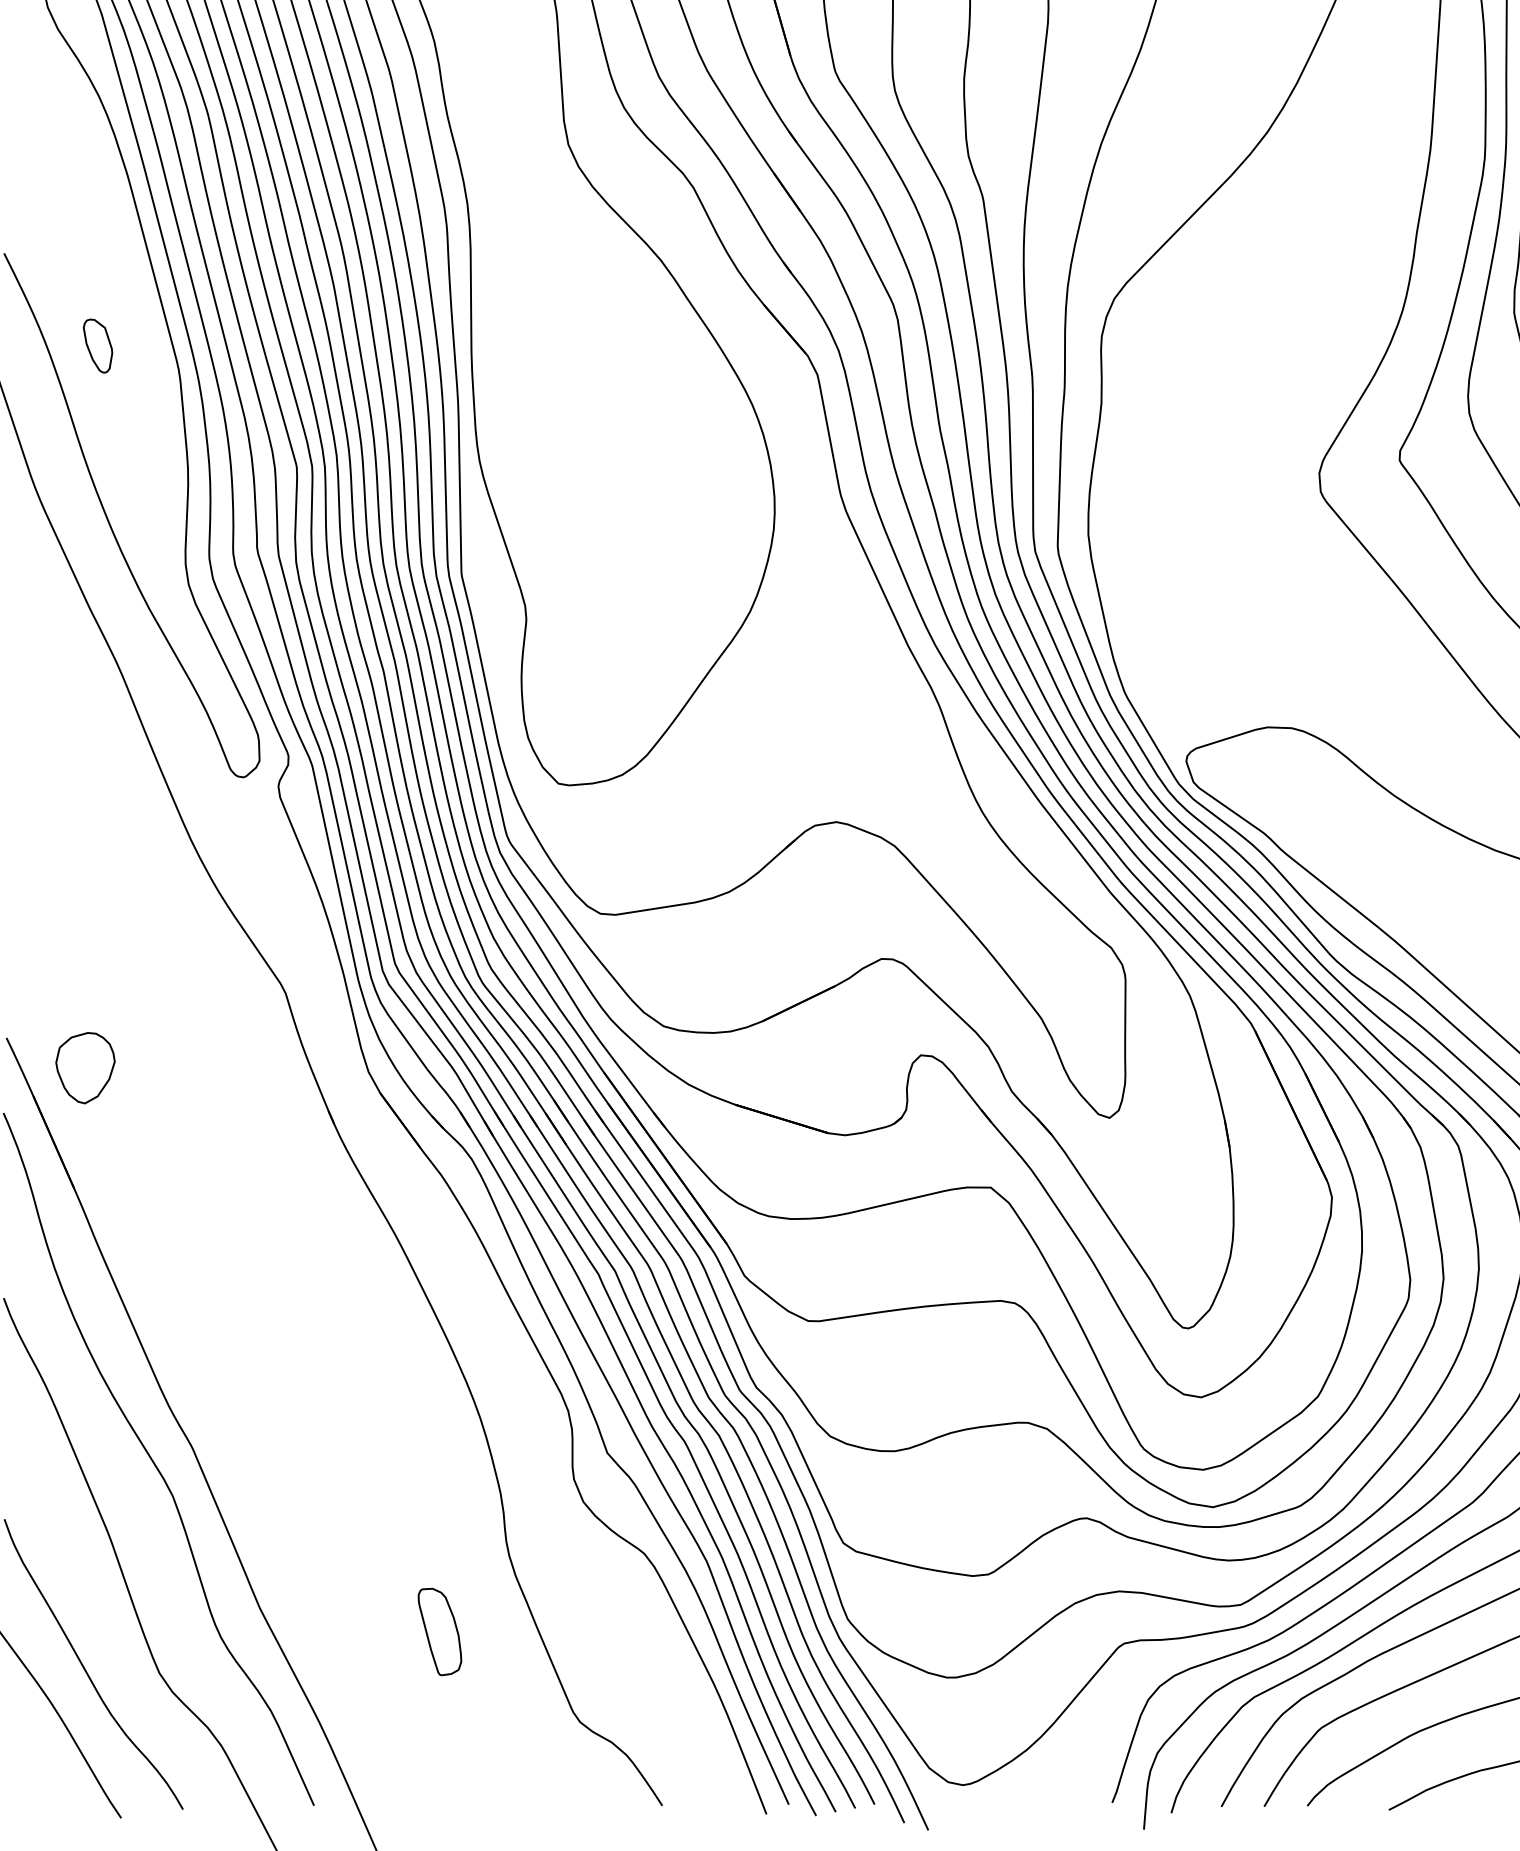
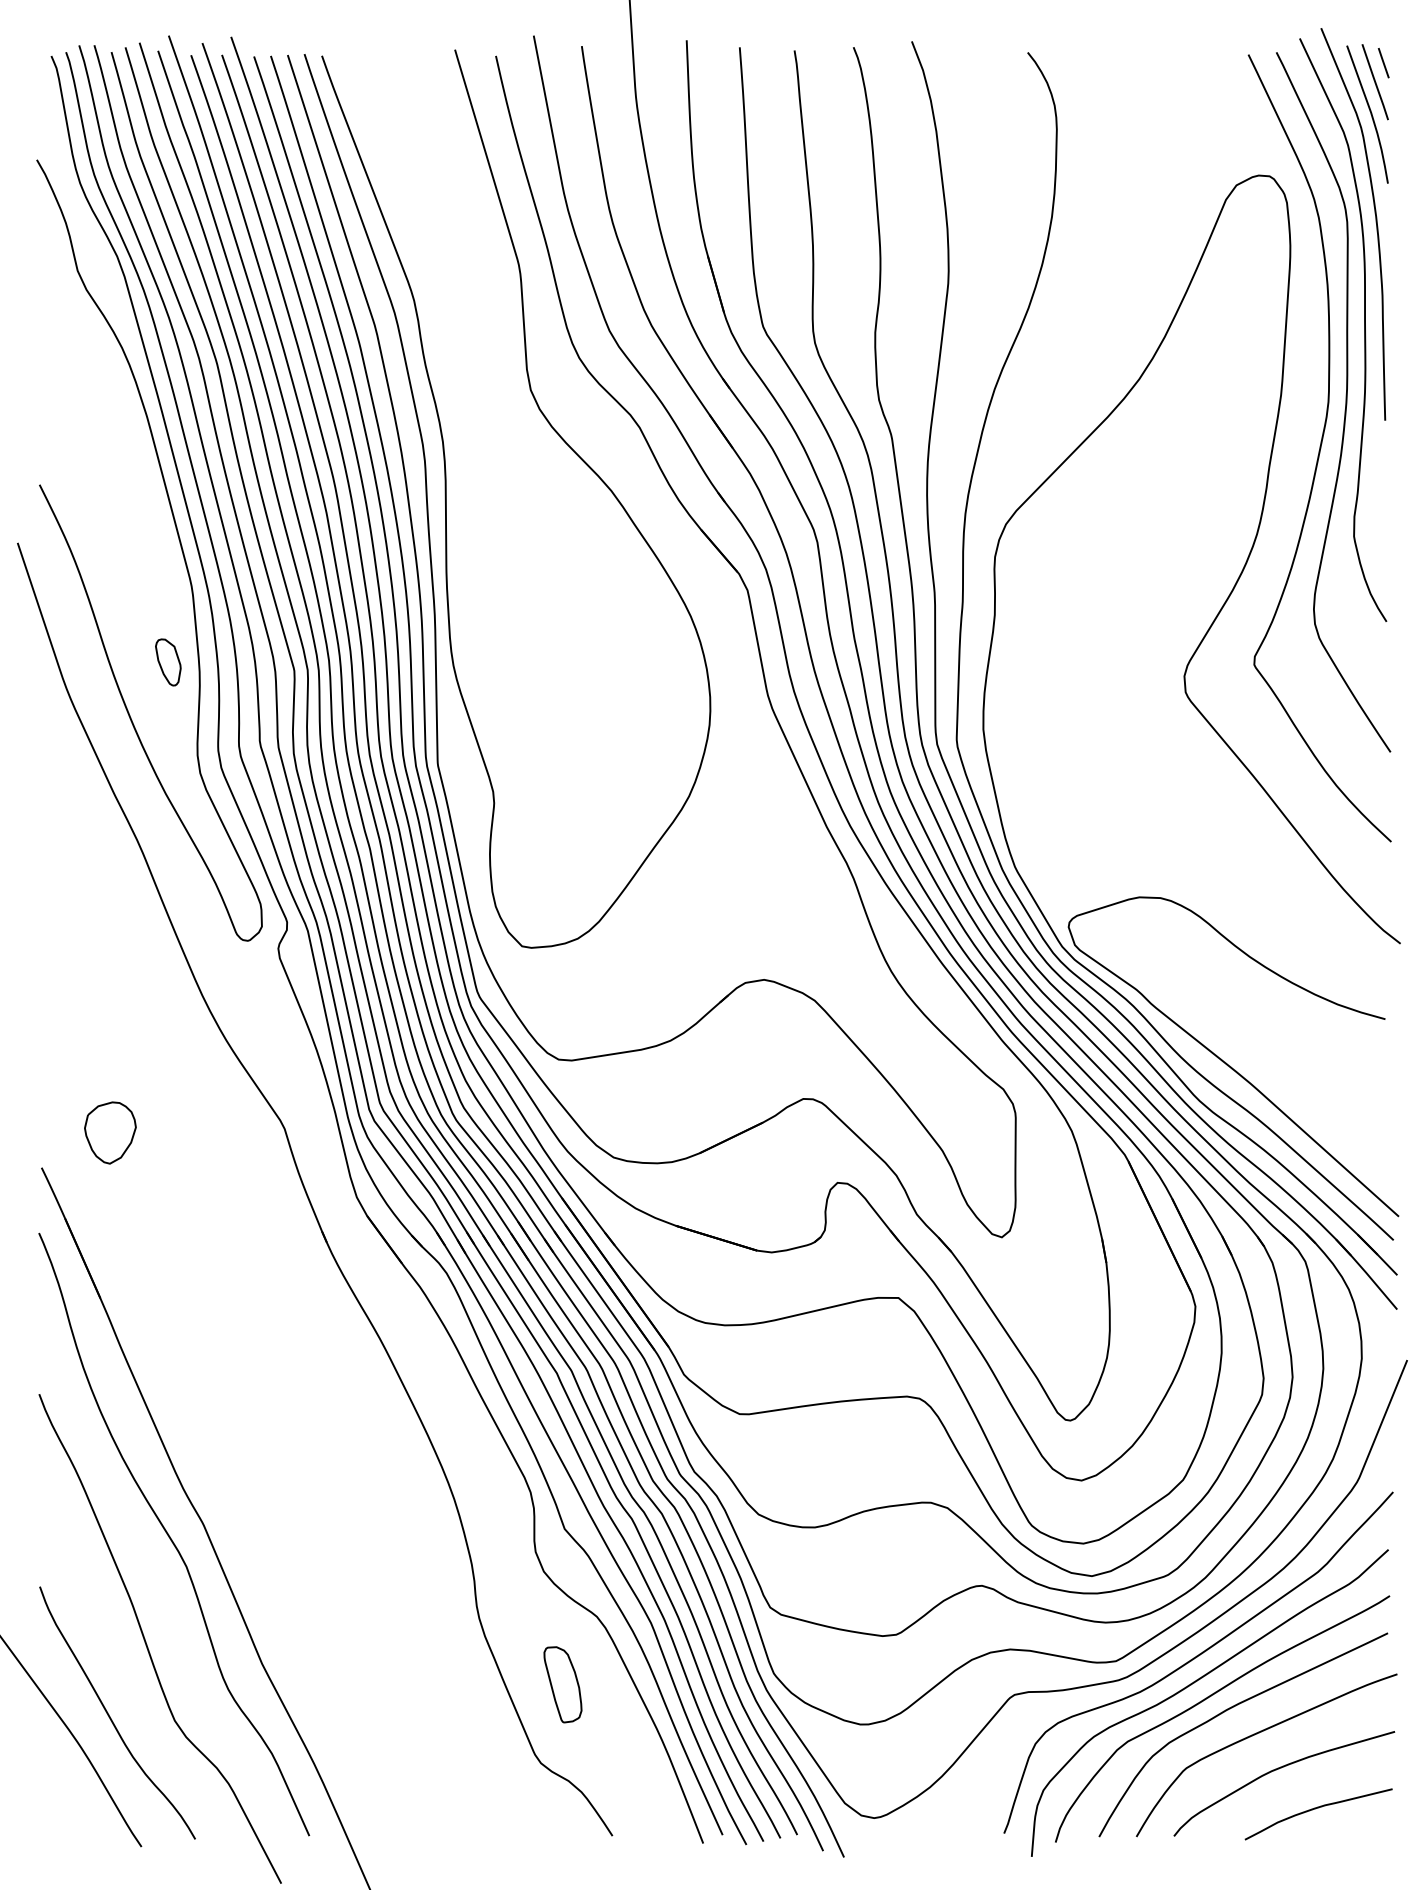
part: (98, 346) -> (168, 662), moved
part: (85, 1067) -> (110, 1132), moved
part: (439, 1631) -> (562, 1684), moved

